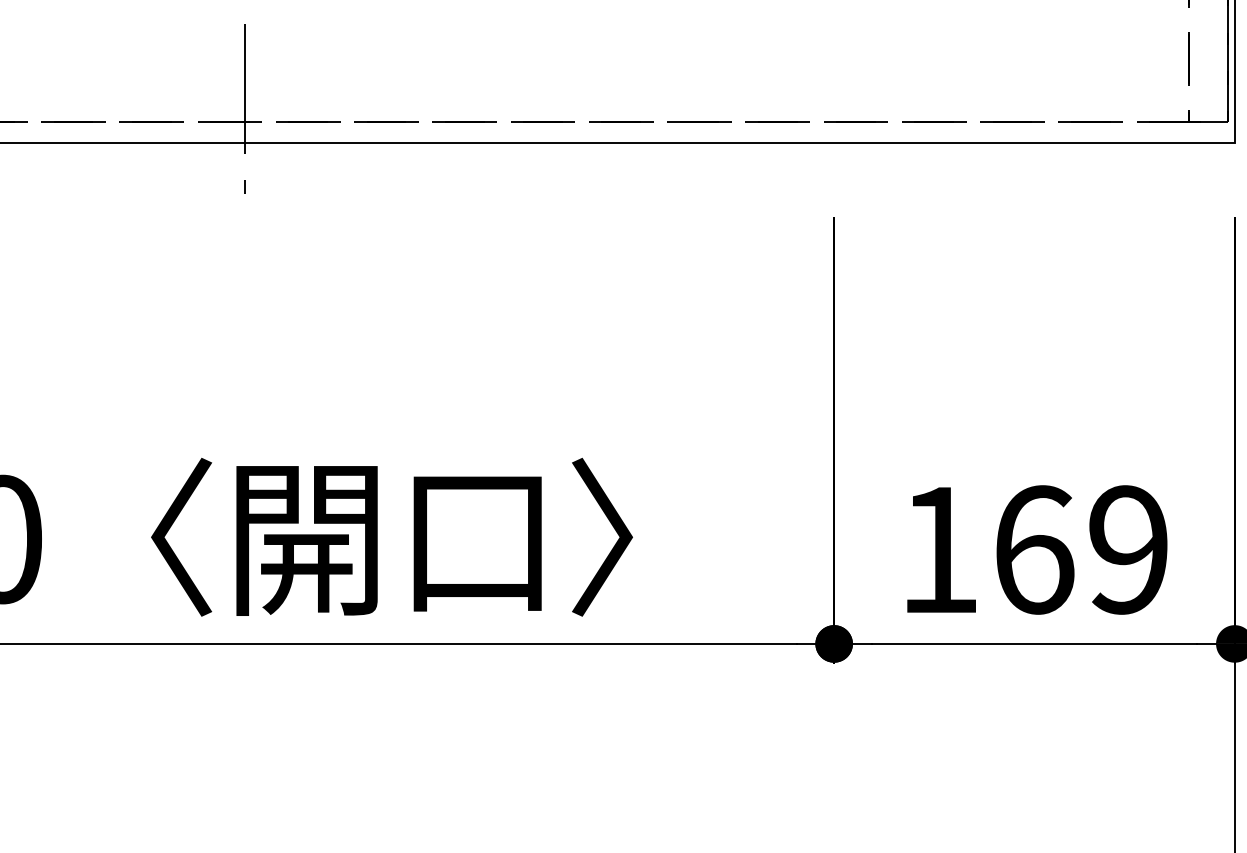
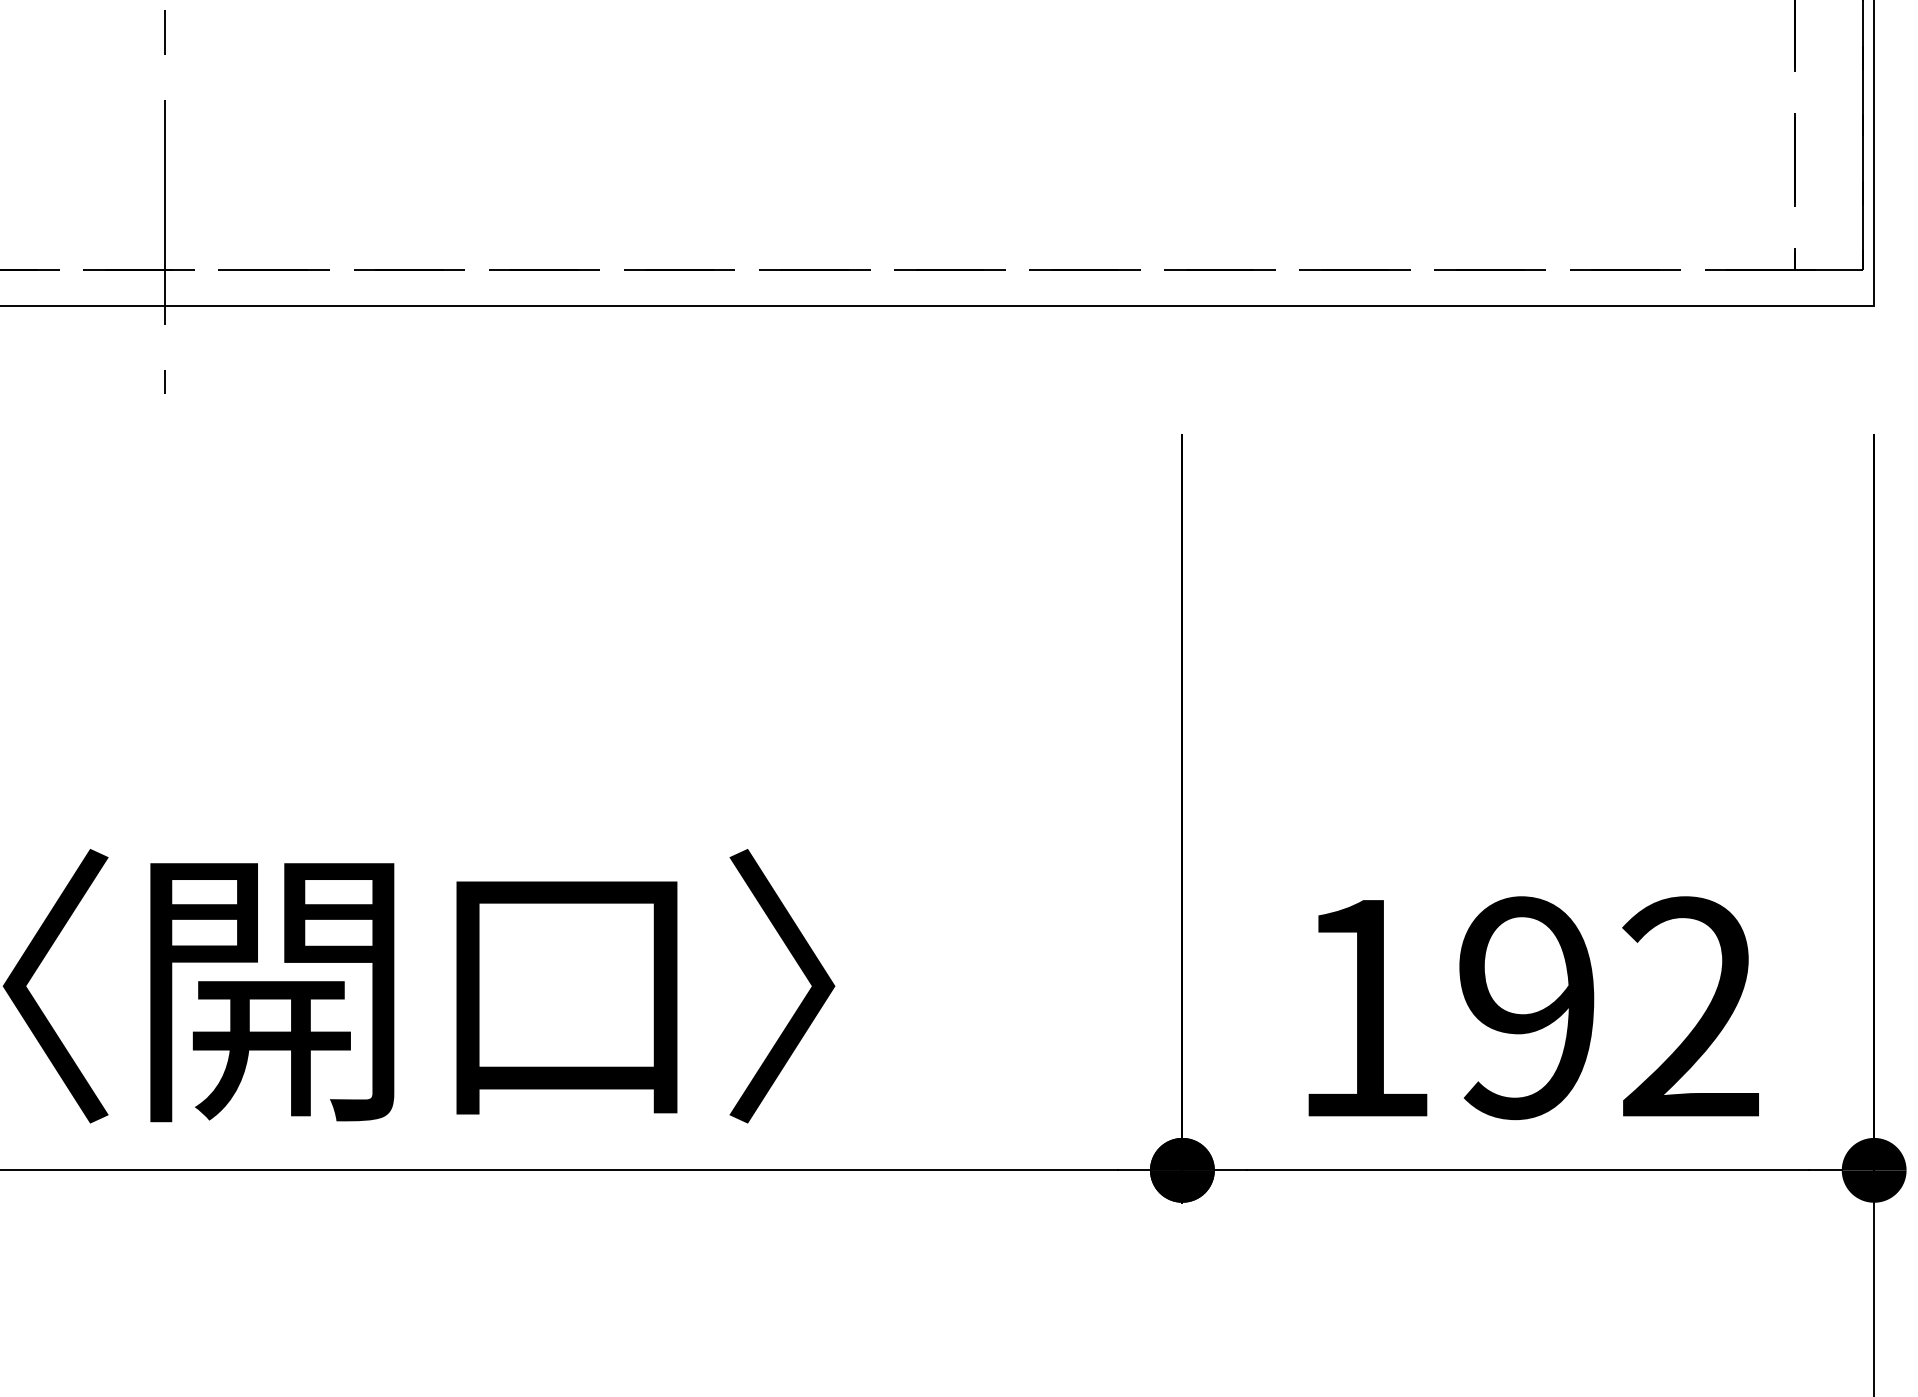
text: (1081, 549) -> (1609, 1007), 169 -> 192

